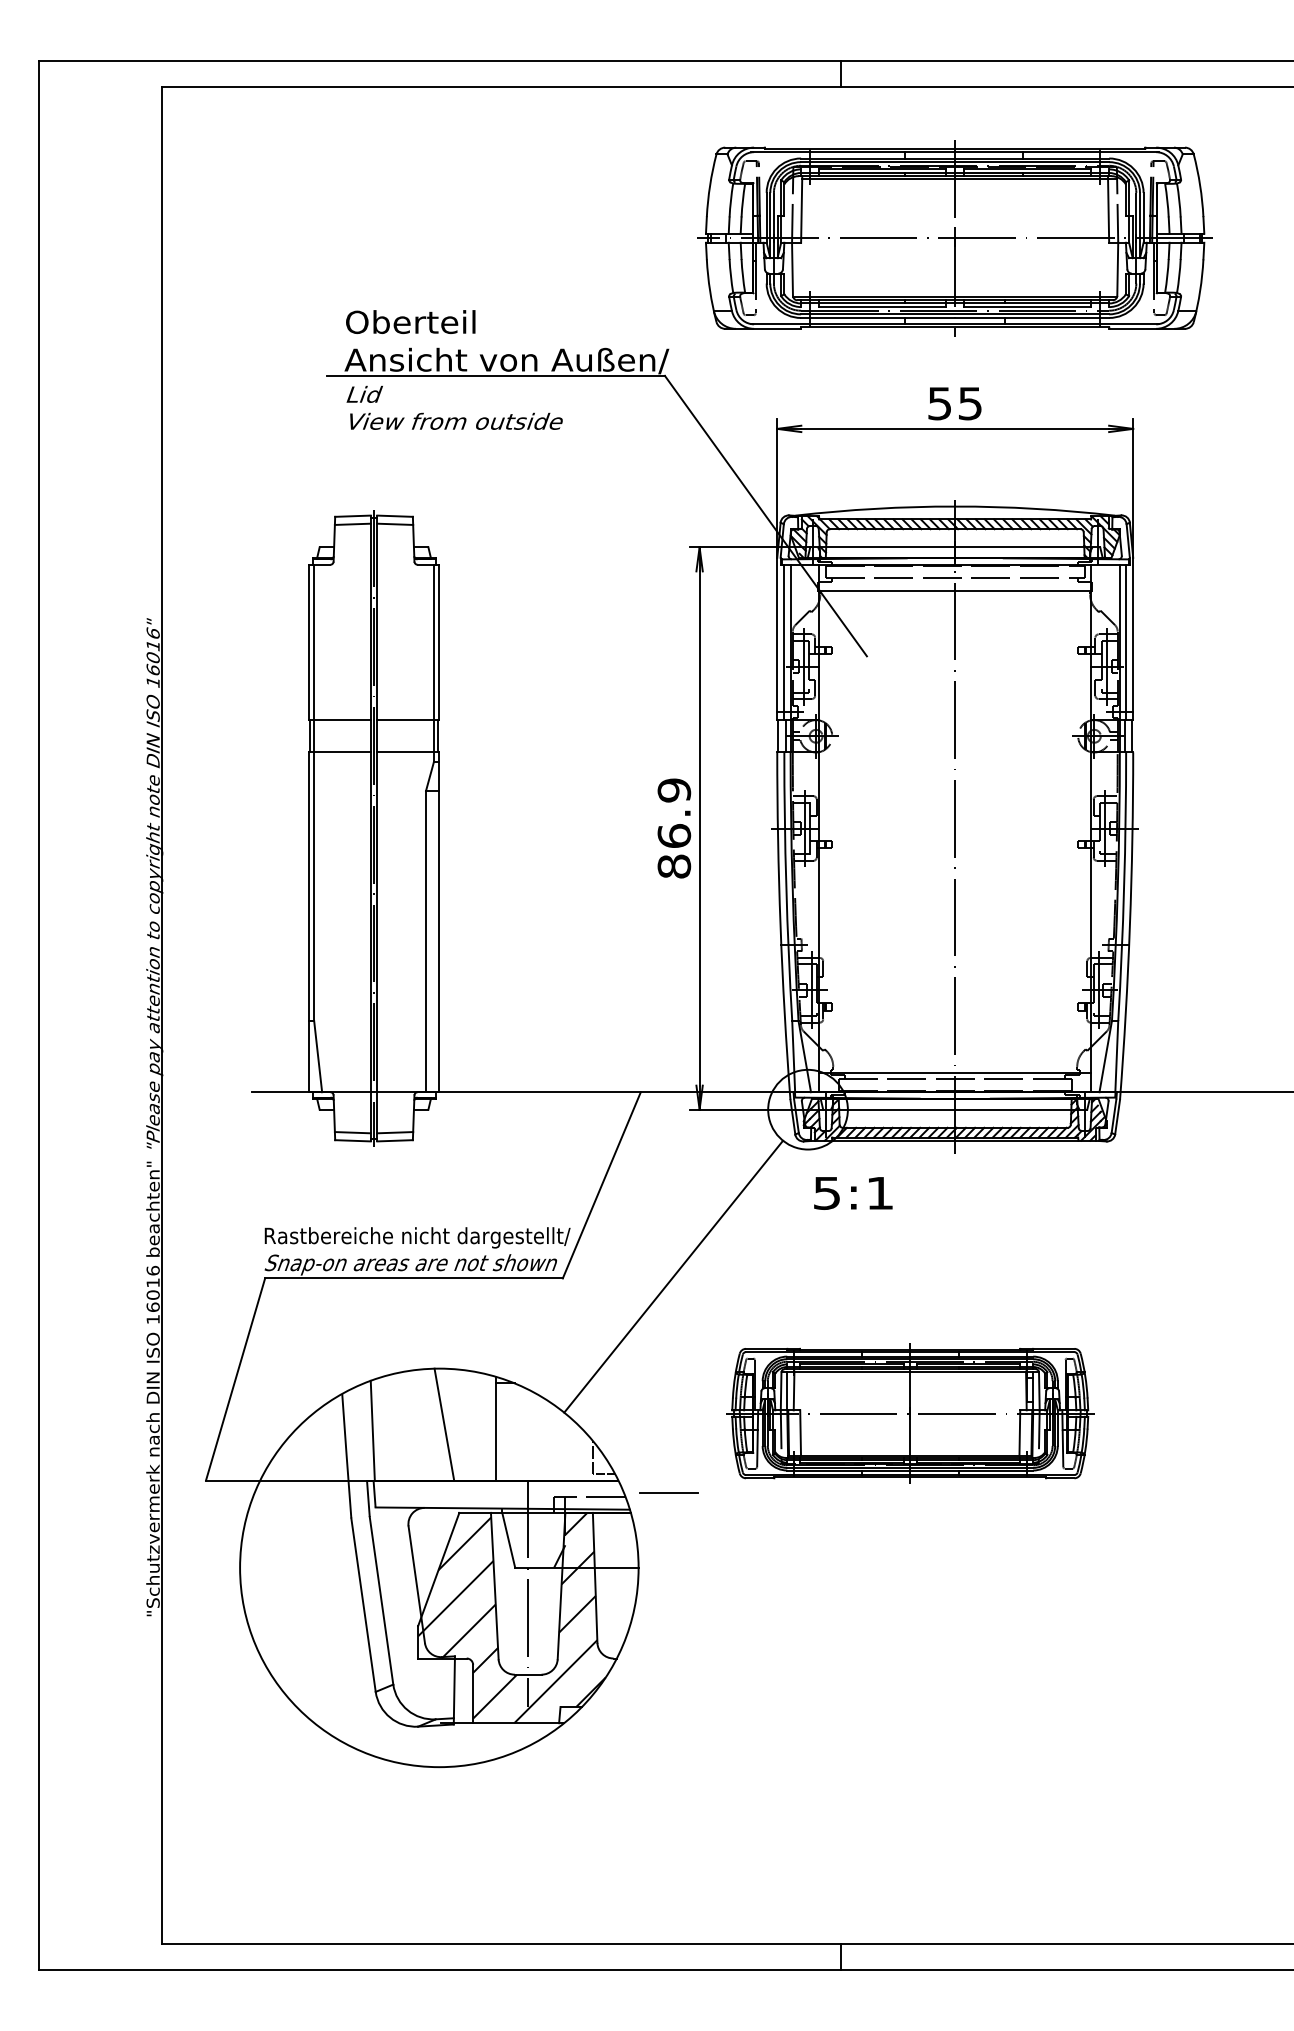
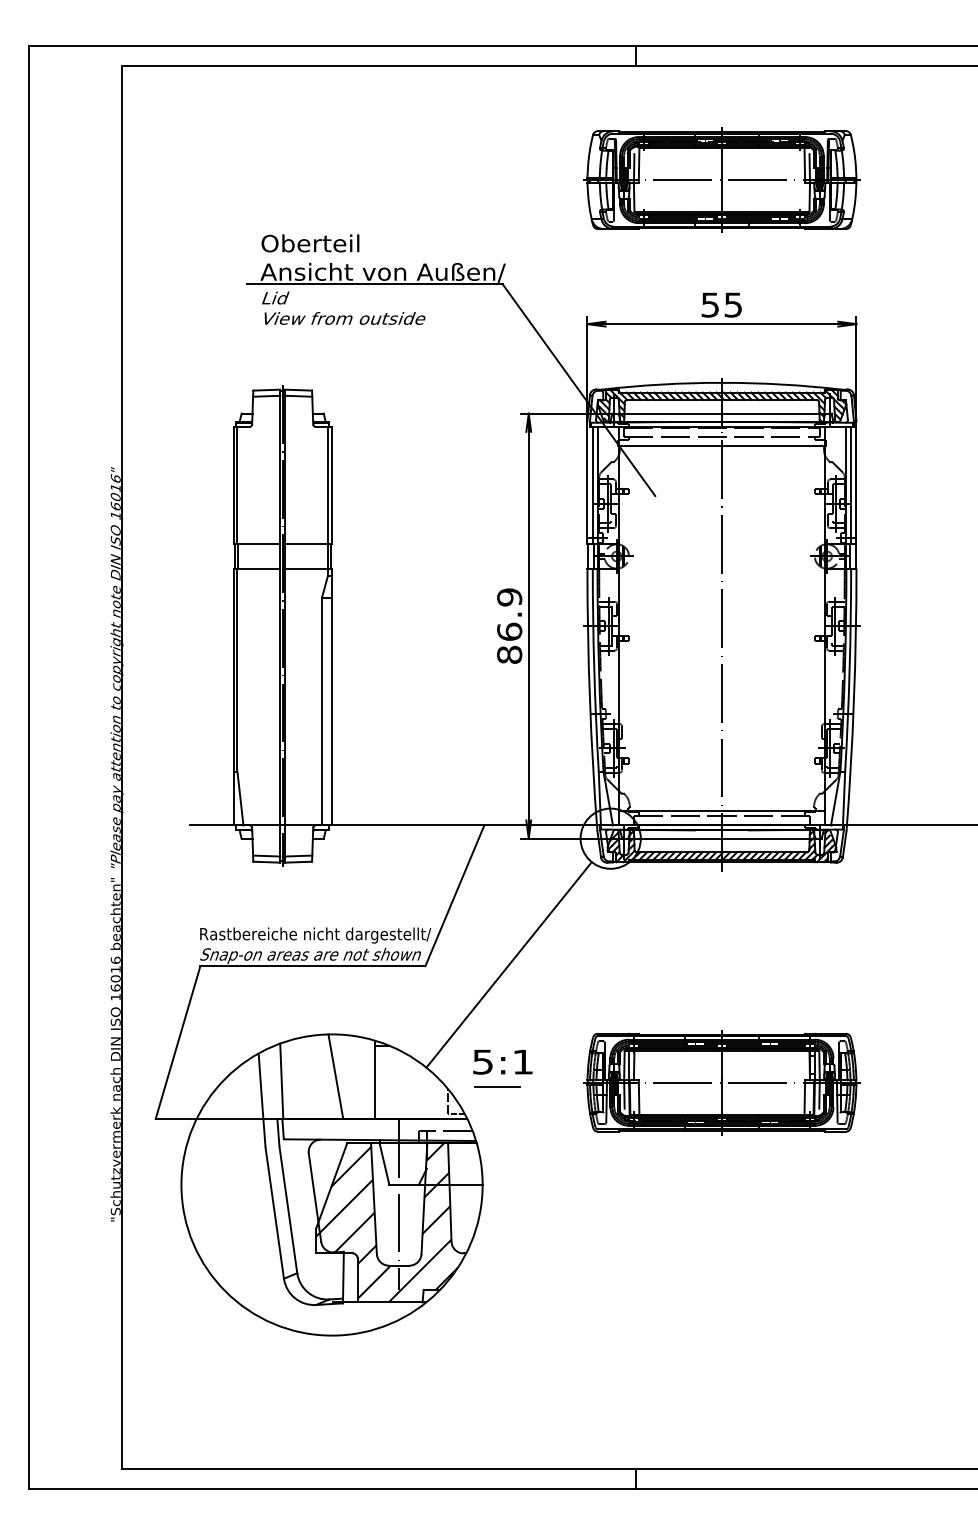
part: (955, 238) -> (722, 180), size x0.71
text: (853, 1193) -> (502, 1062), moved
part: (910, 1413) -> (722, 1082), moved
line: (668, 1492) -> (496, 1086), moved

